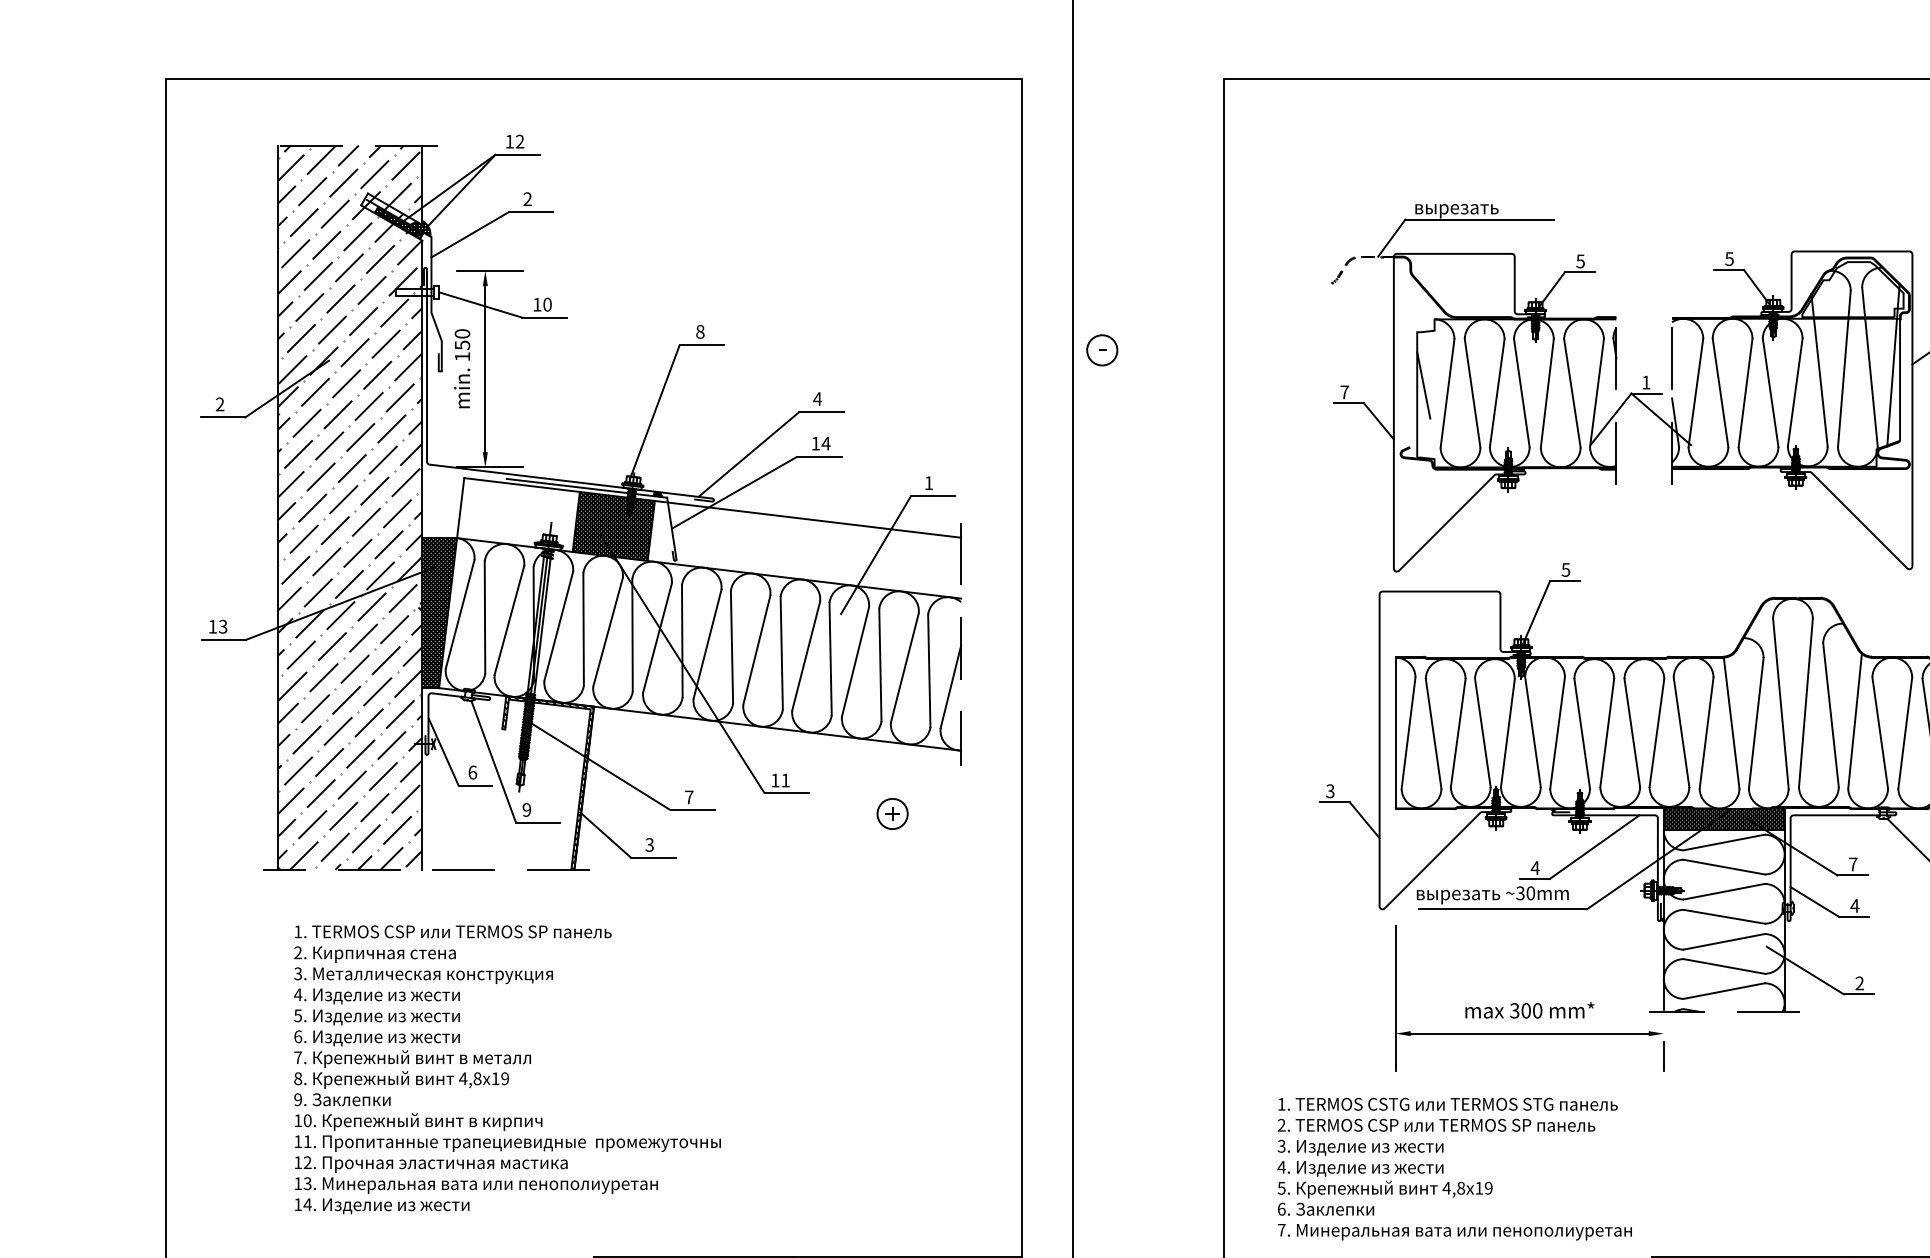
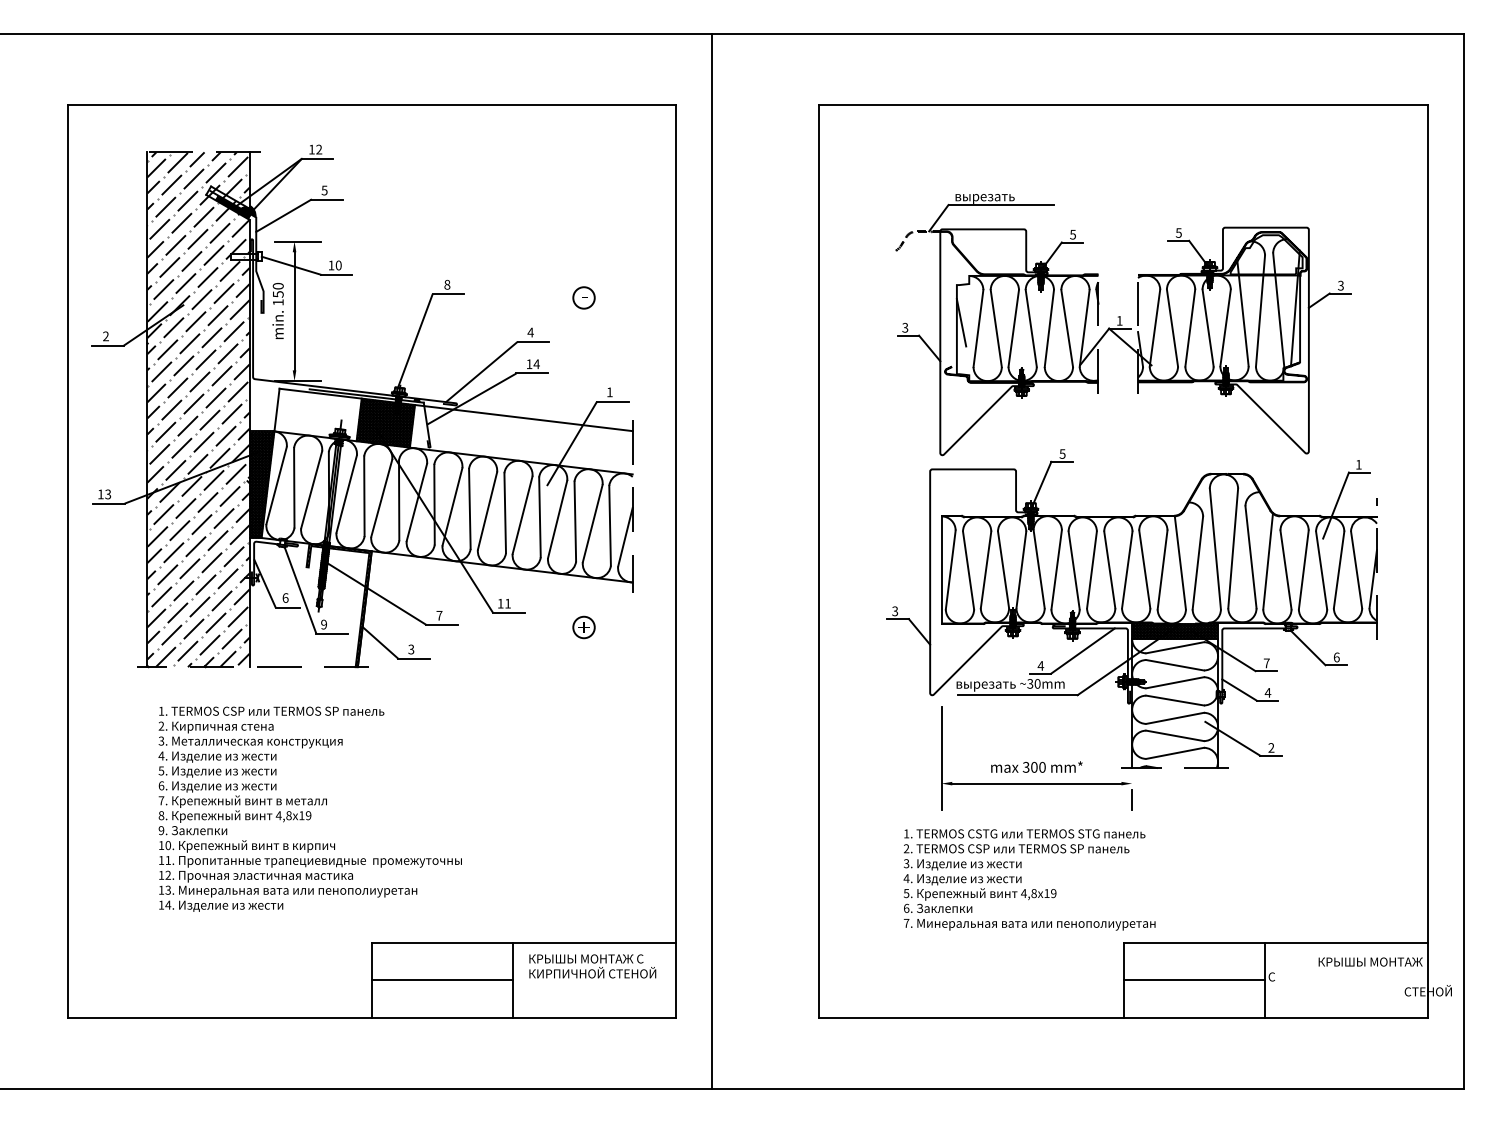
text: (527, 199) -> (324, 190), 2 -> 5
part: (1101, 349) -> (583, 297), moved
text: (1344, 391) -> (905, 327), 7 -> 3
text: (1454, 1168) -> (1029, 879), moved

